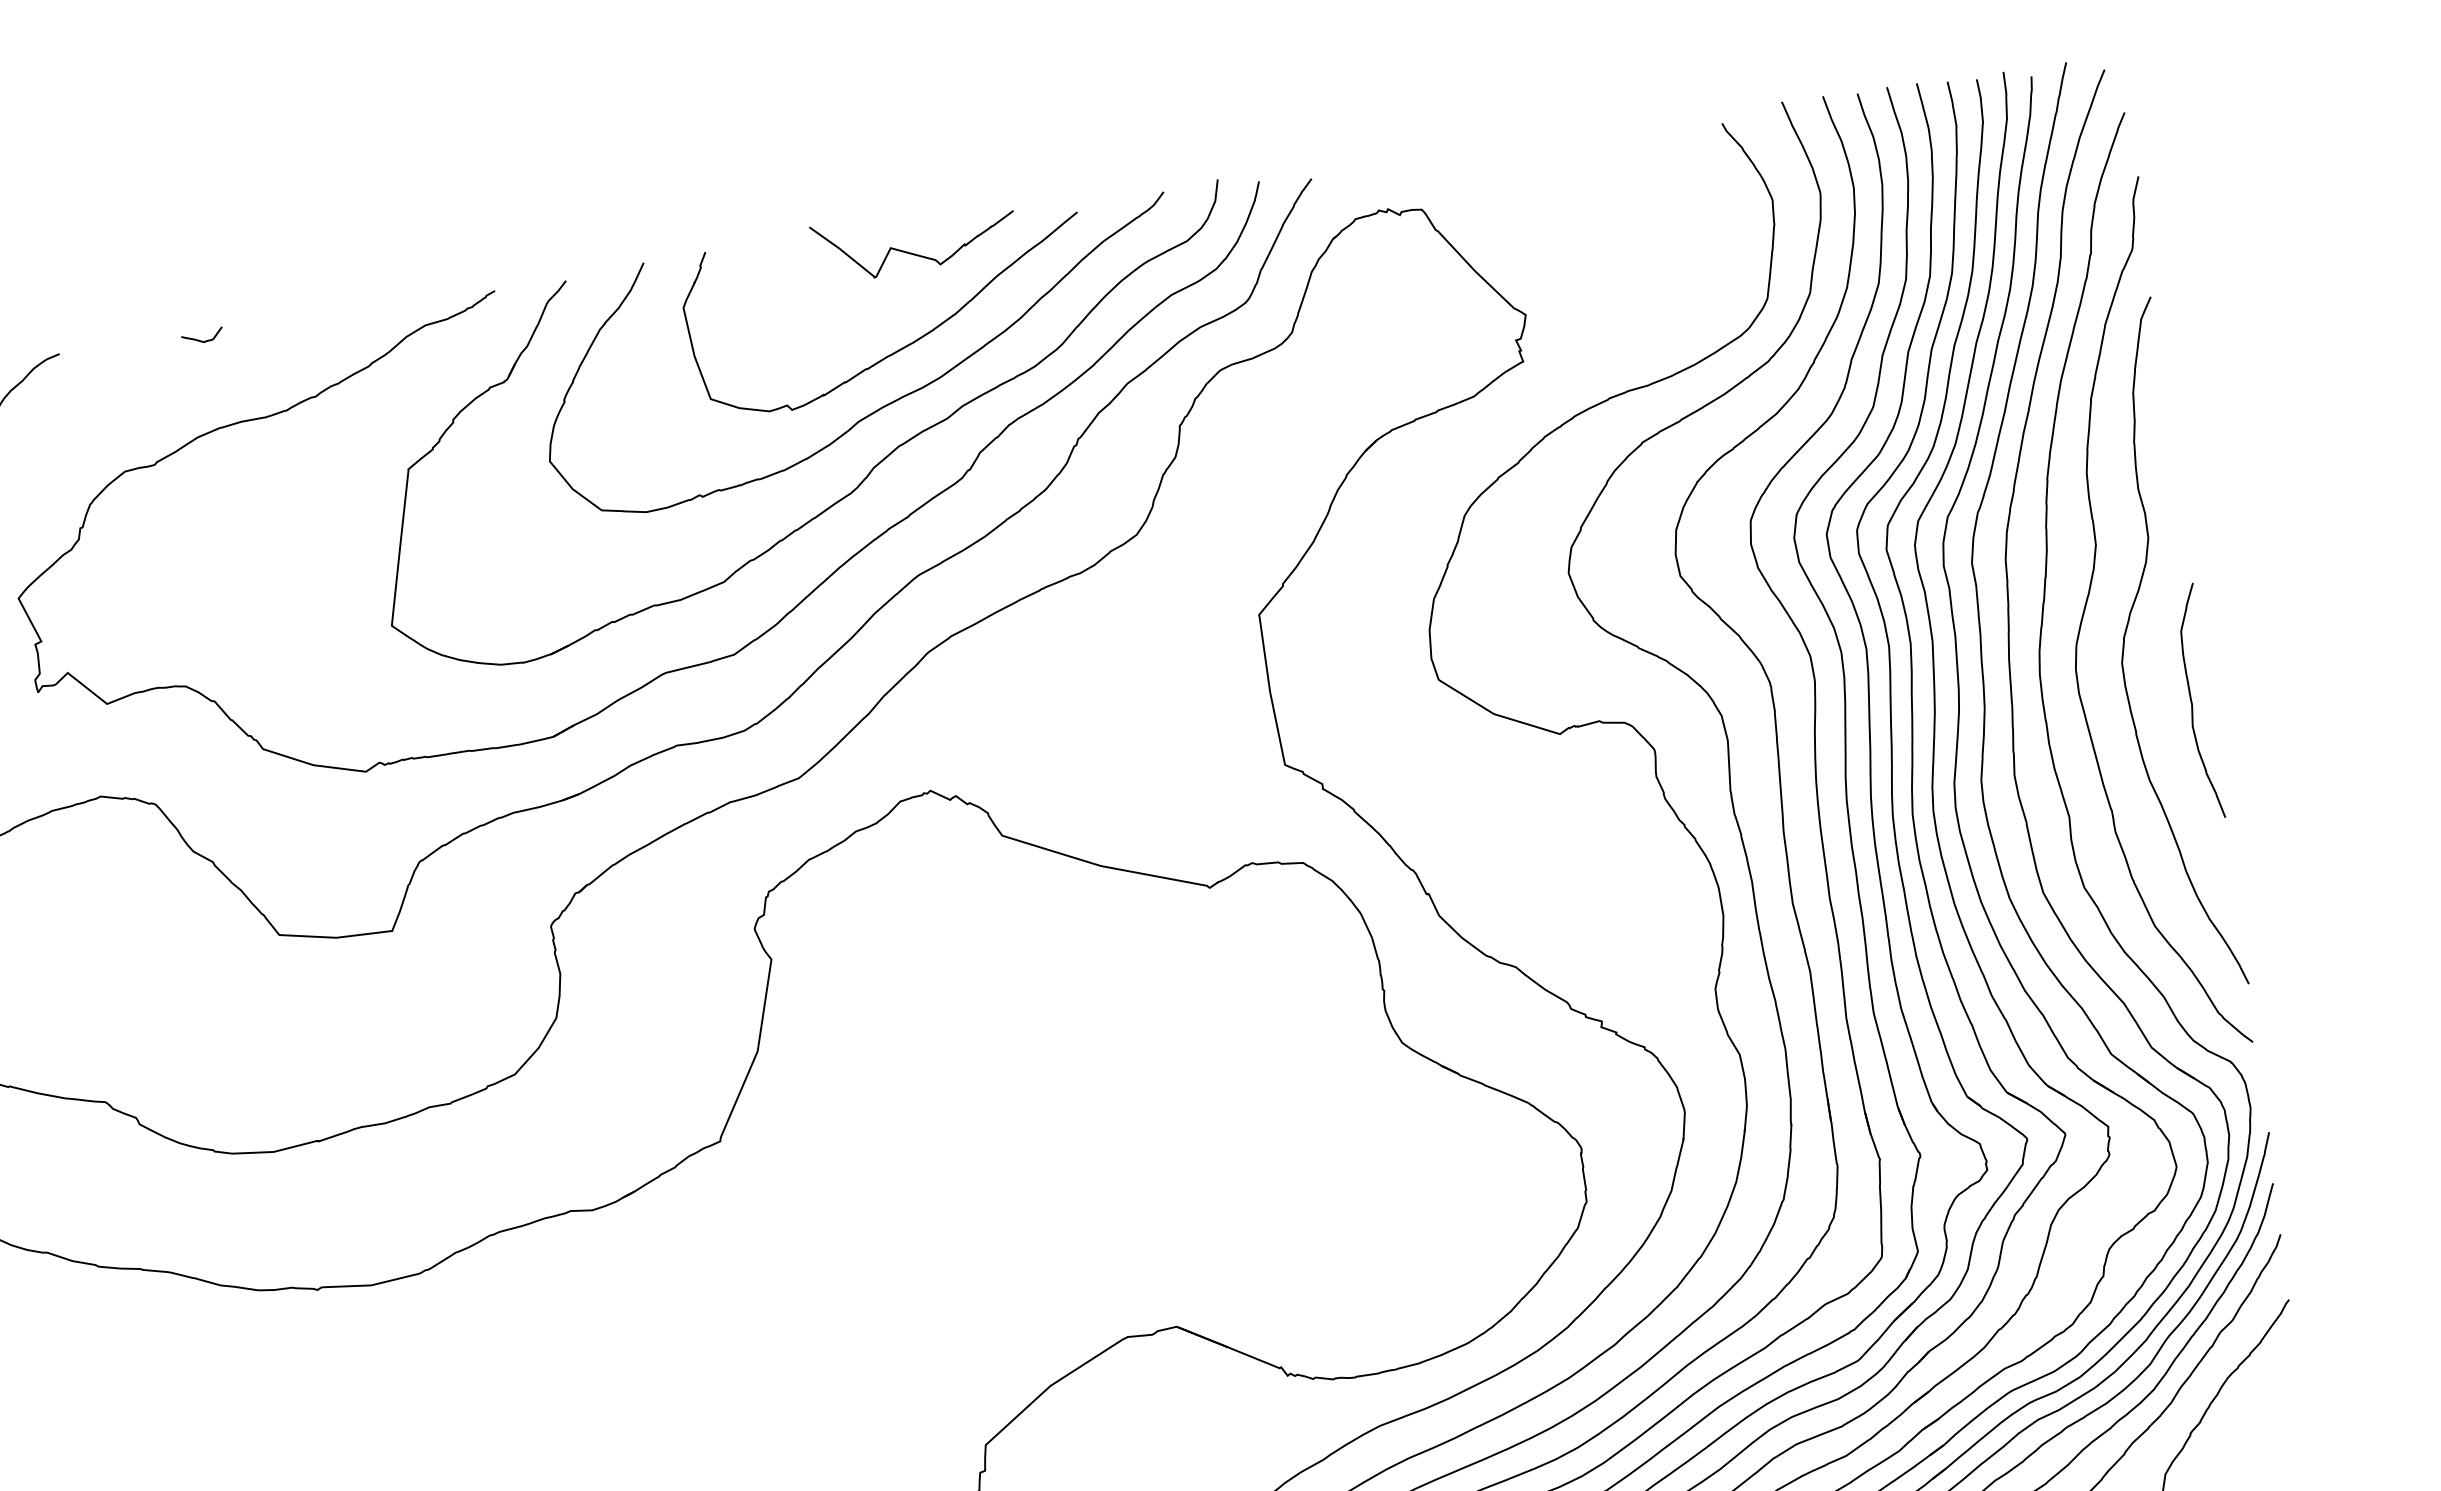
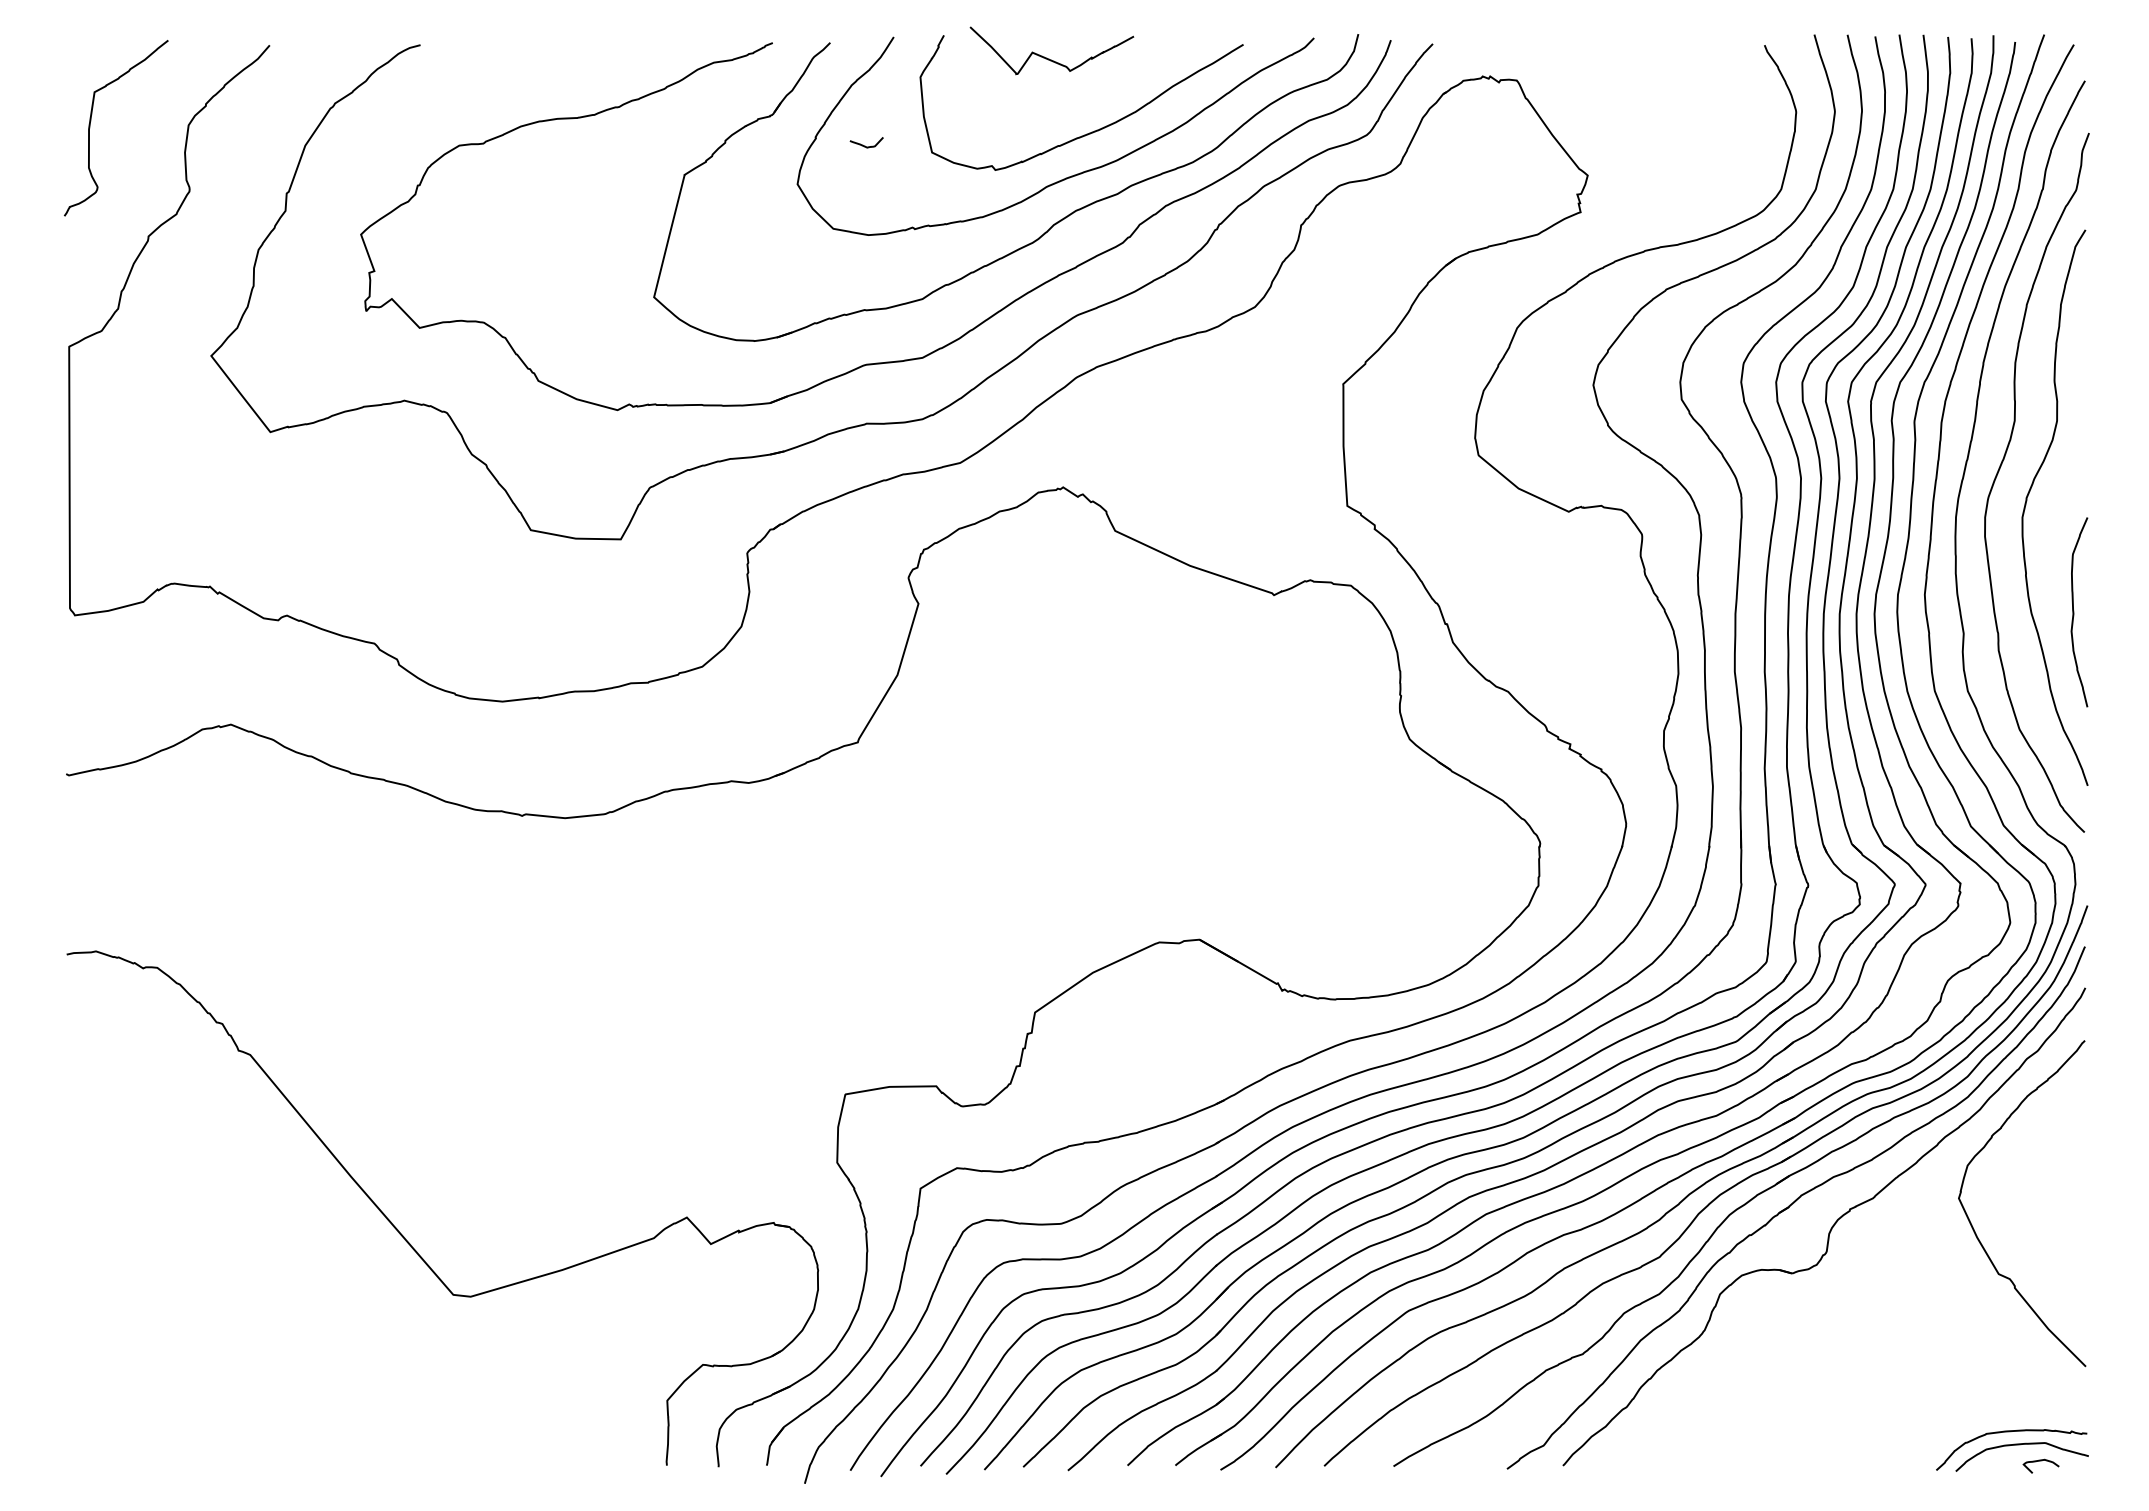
curve: (912, 252) -> (1049, 58), moved
curve: (201, 339) -> (865, 145), moved
curve: (2193, 702) -> (2074, 612), moved

